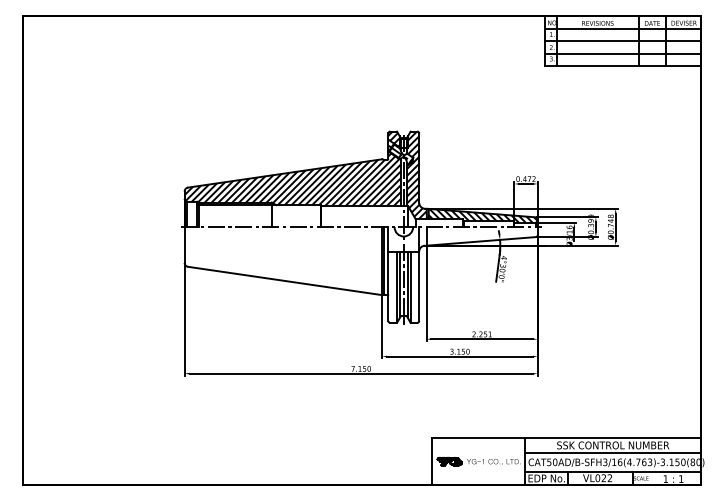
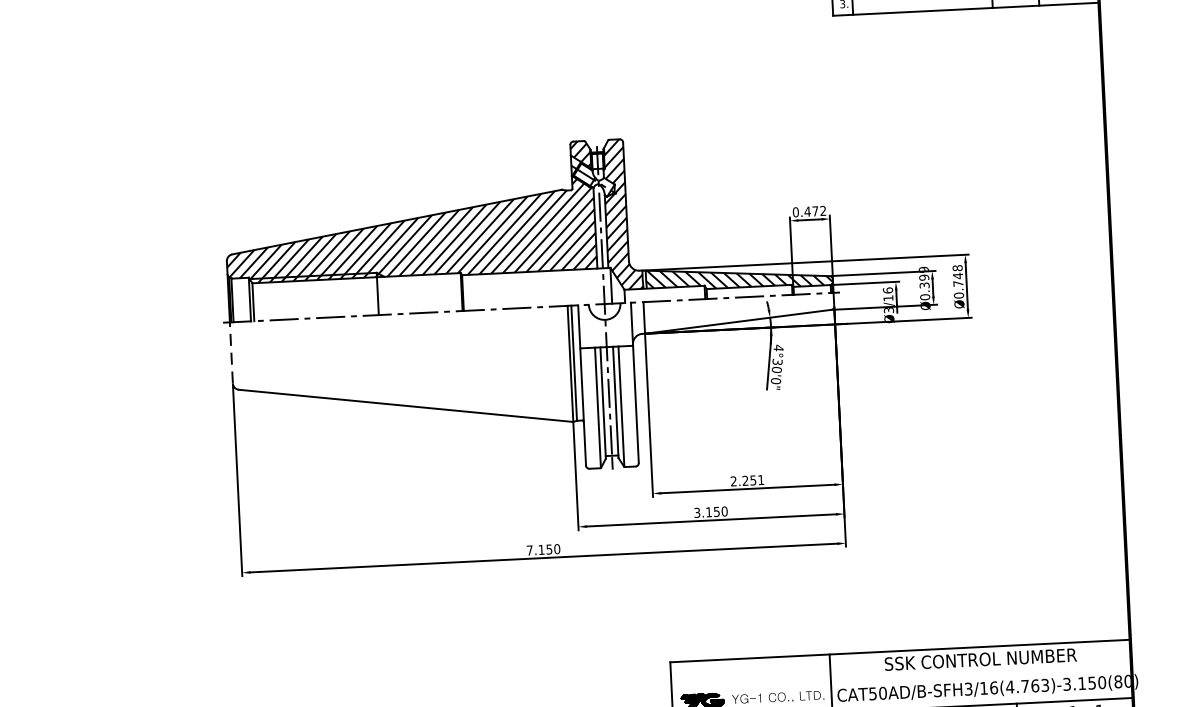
line: (184, 245) -> (231, 353), solid -> dashed
line: (613, 452) -> (981, 671), removed

